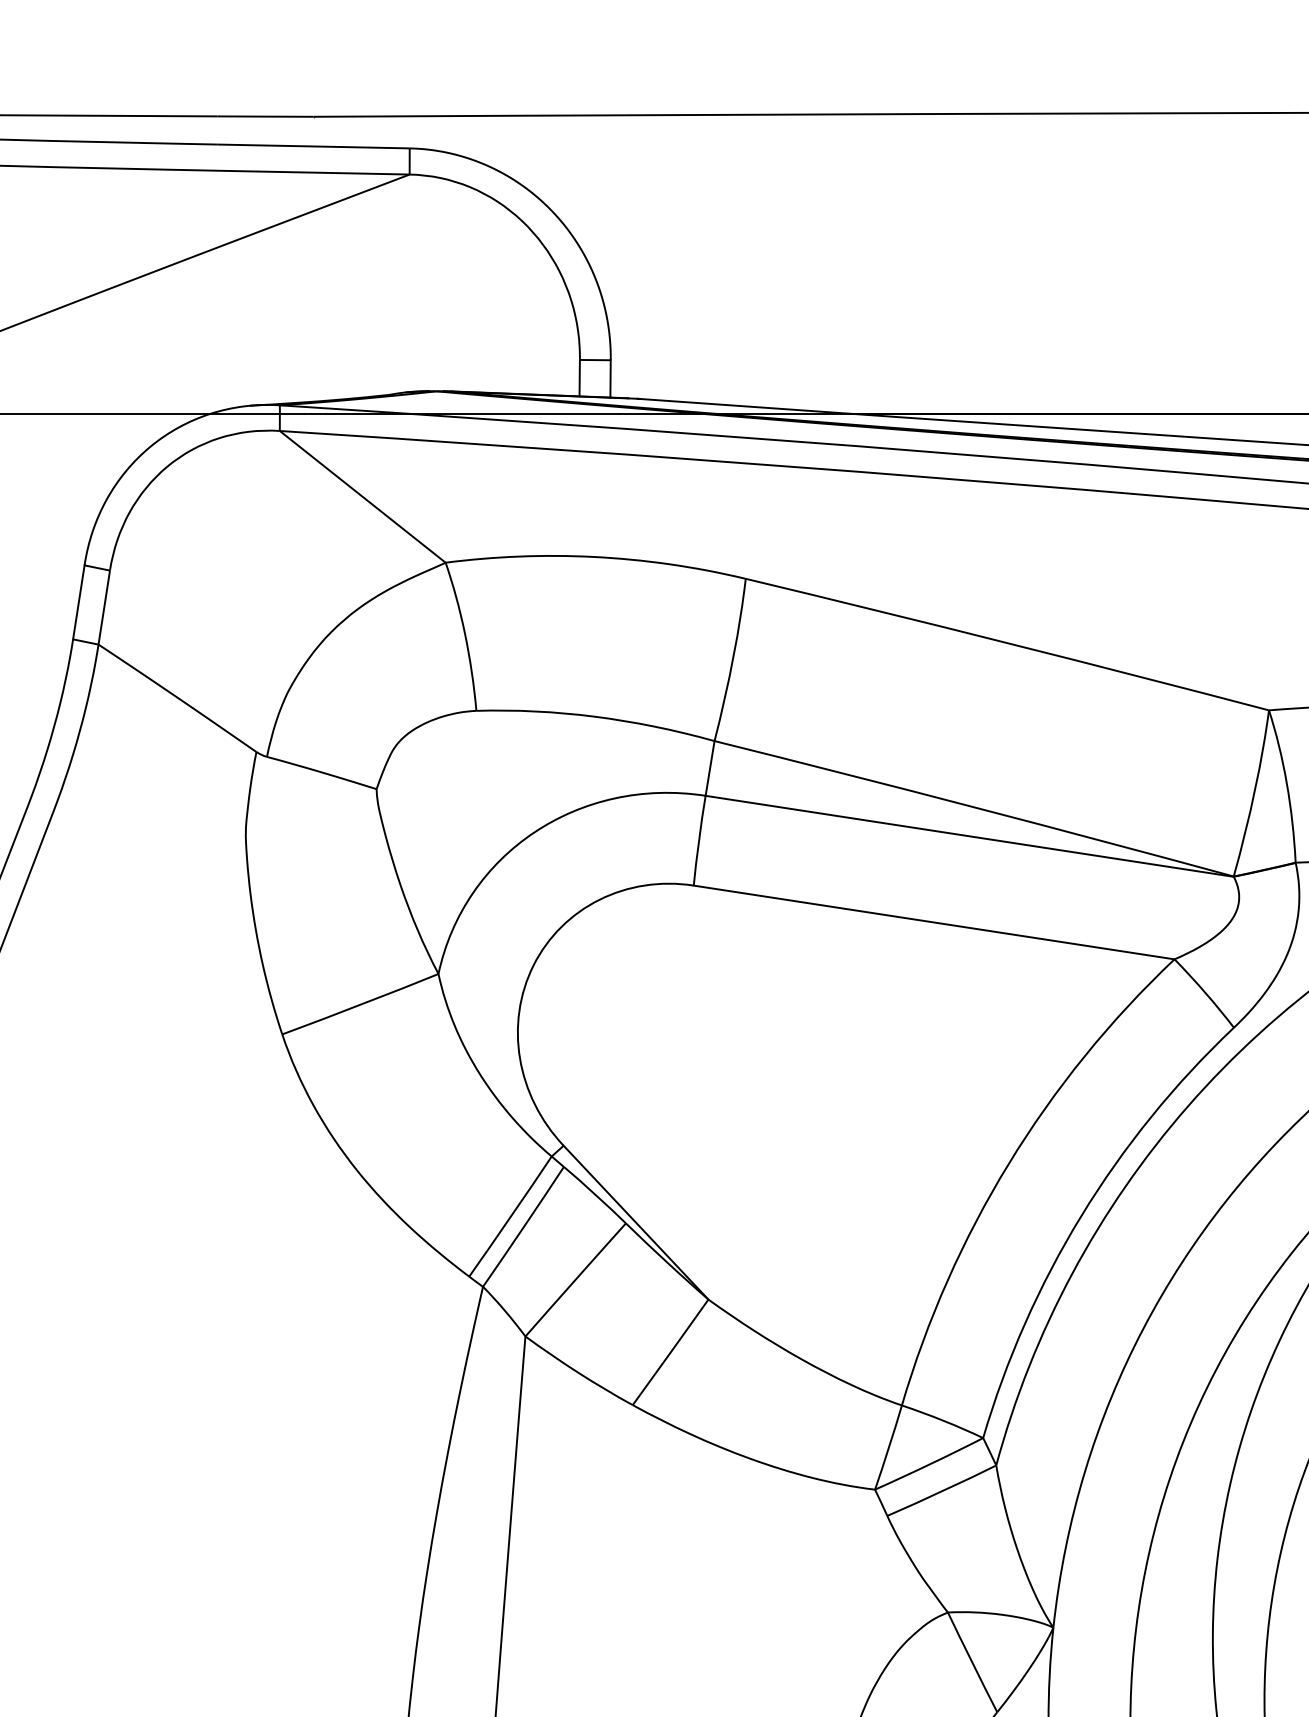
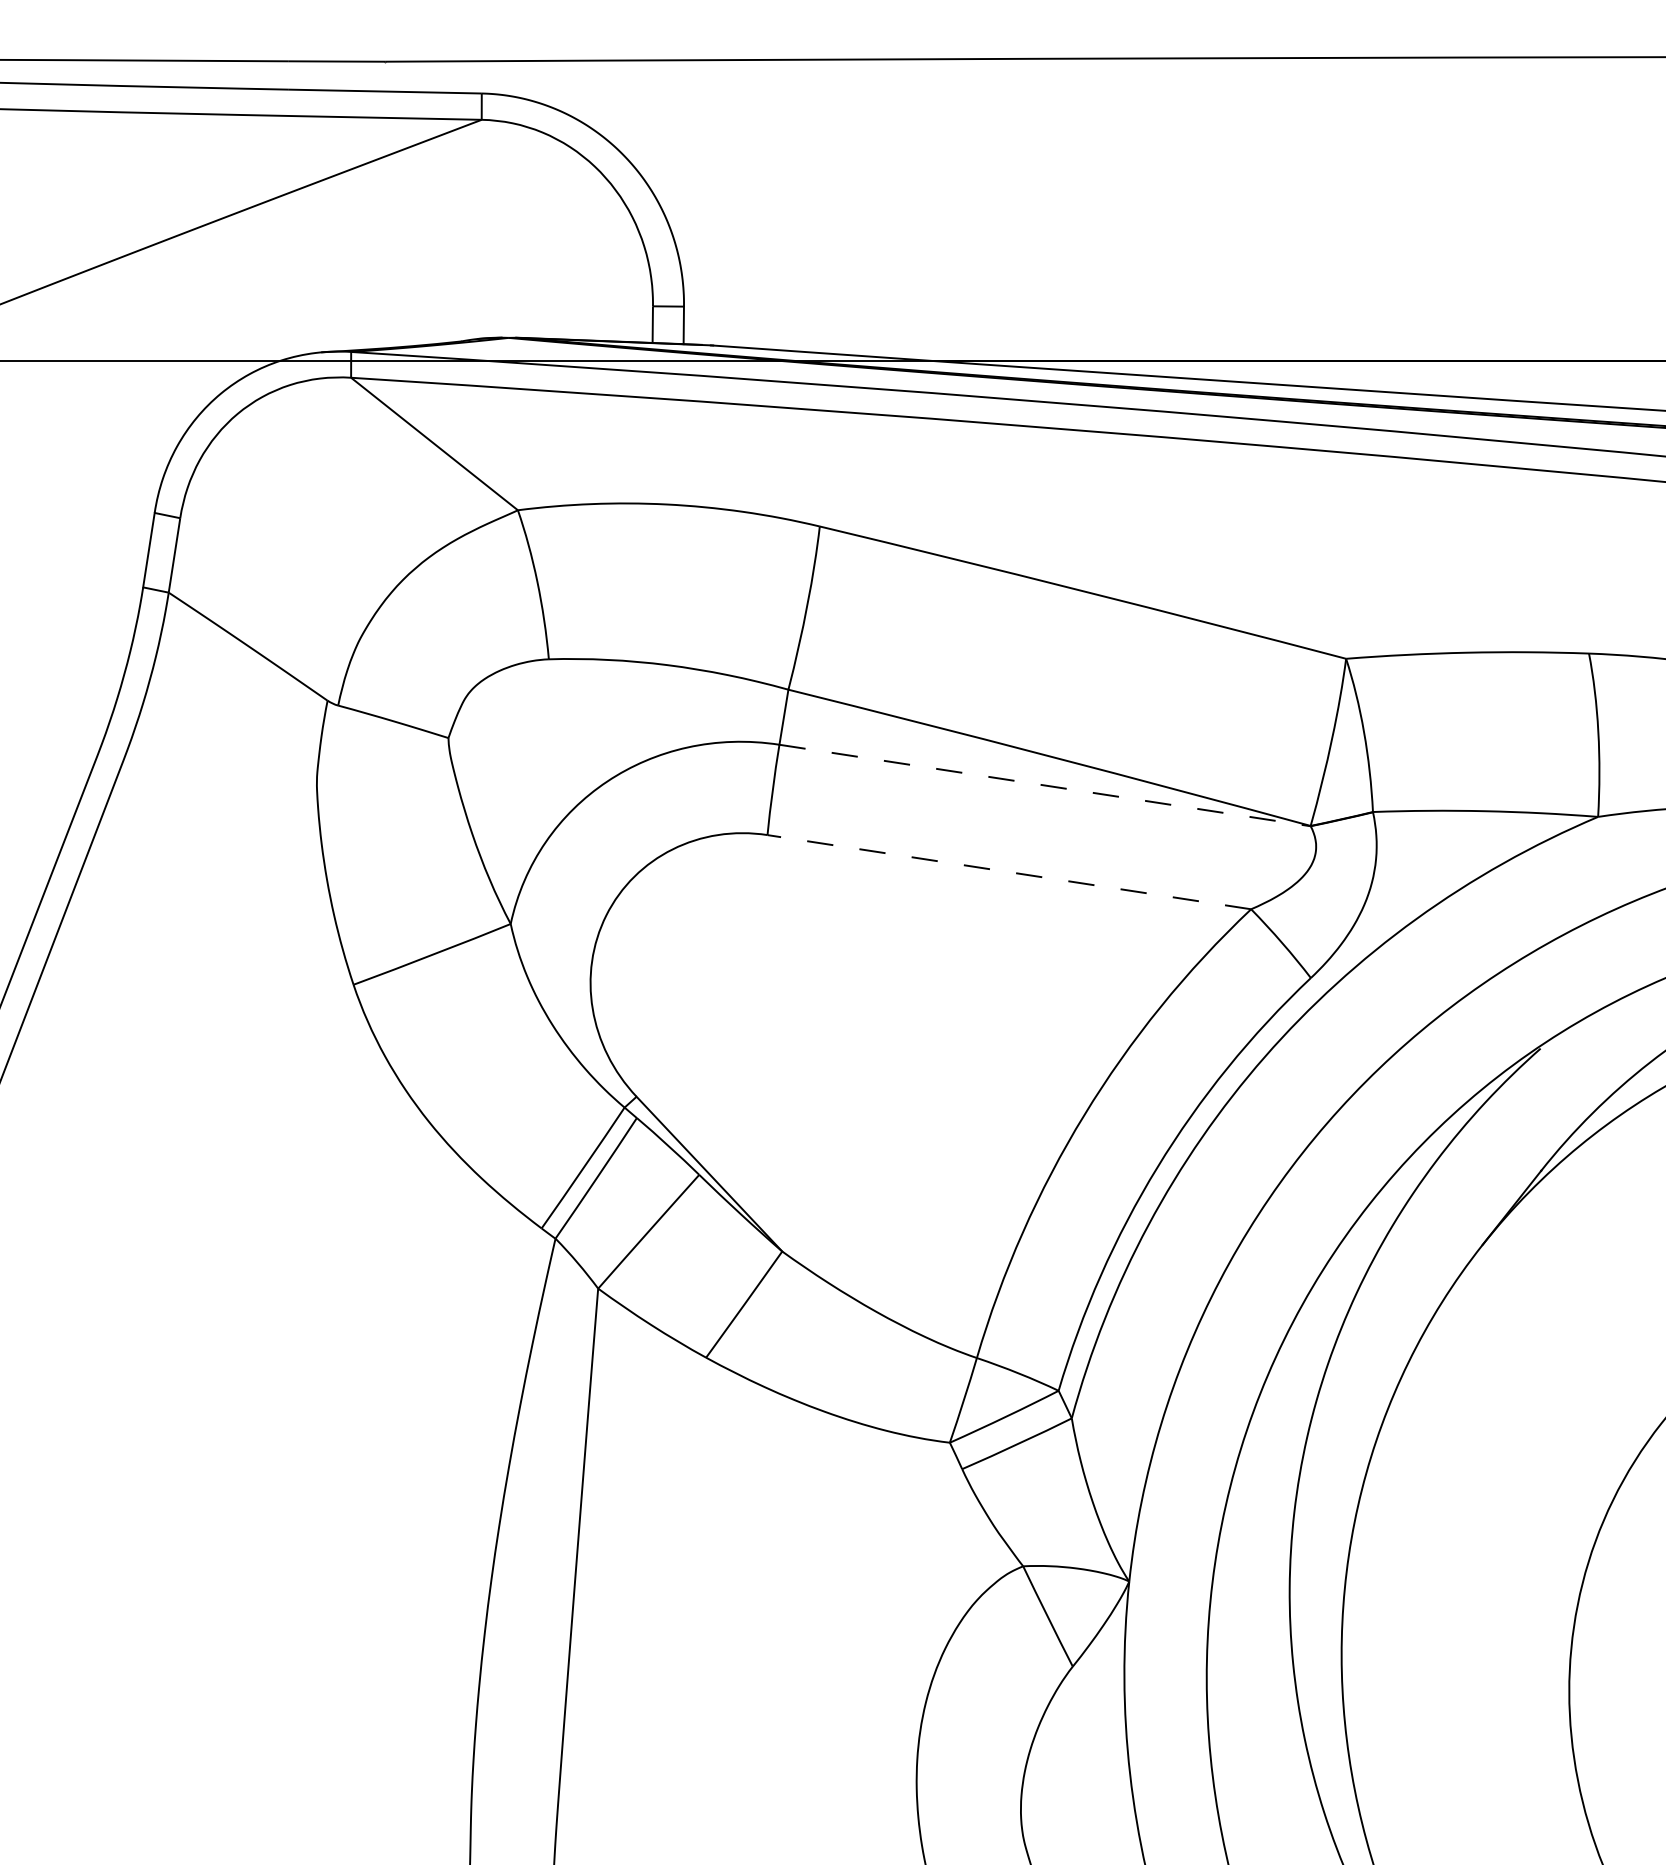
line: (970, 836) -> (1045, 785), solid -> dashed
line: (934, 922) -> (1009, 872), solid -> dashed

